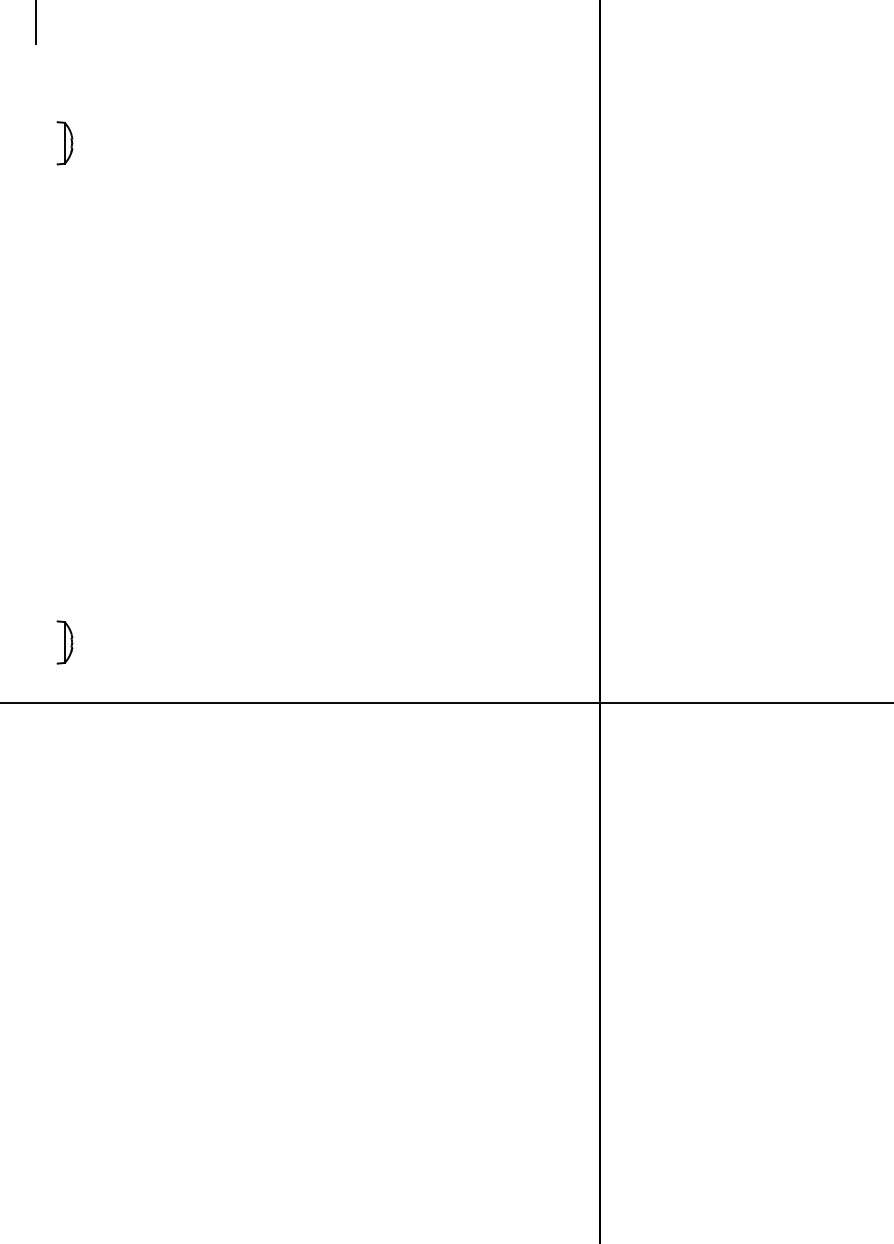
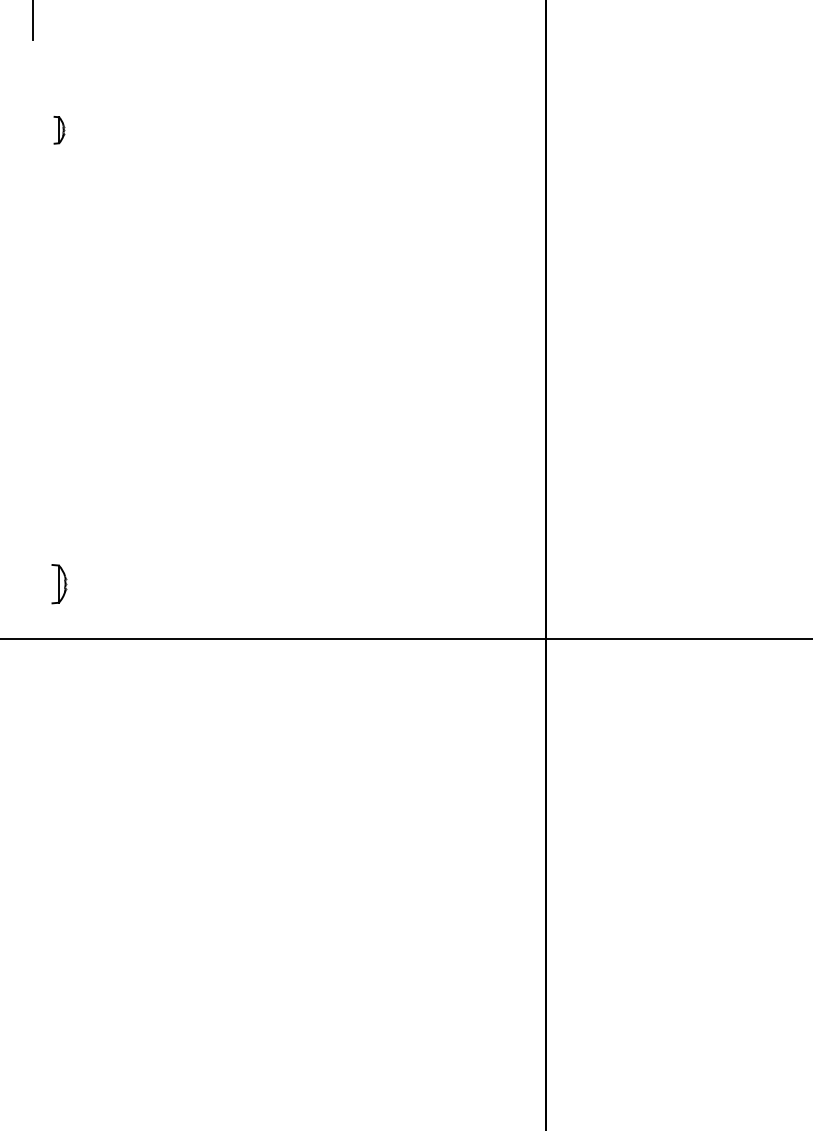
part: (65, 143) -> (59, 130), size x0.7

